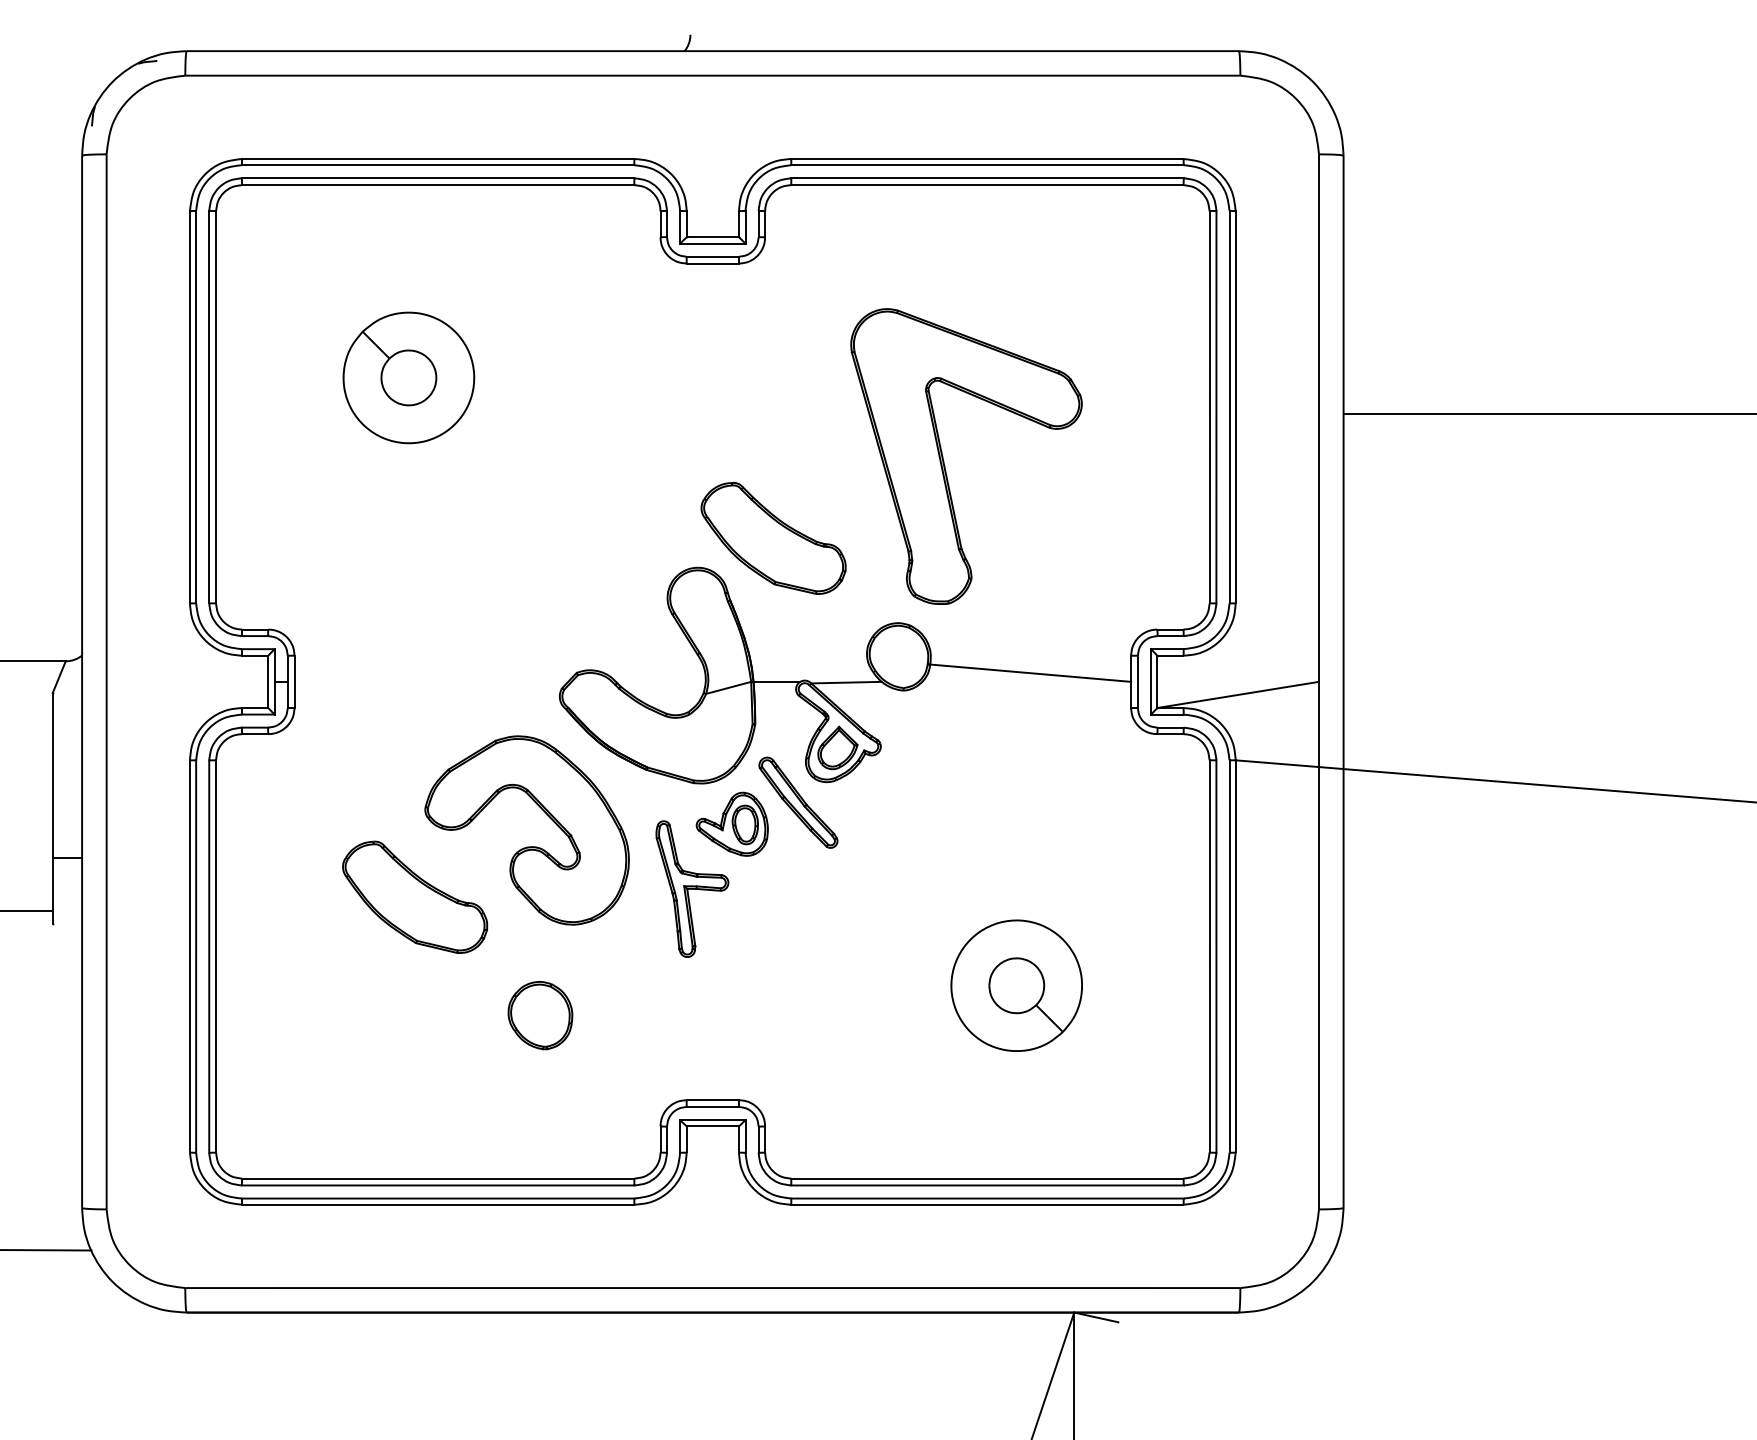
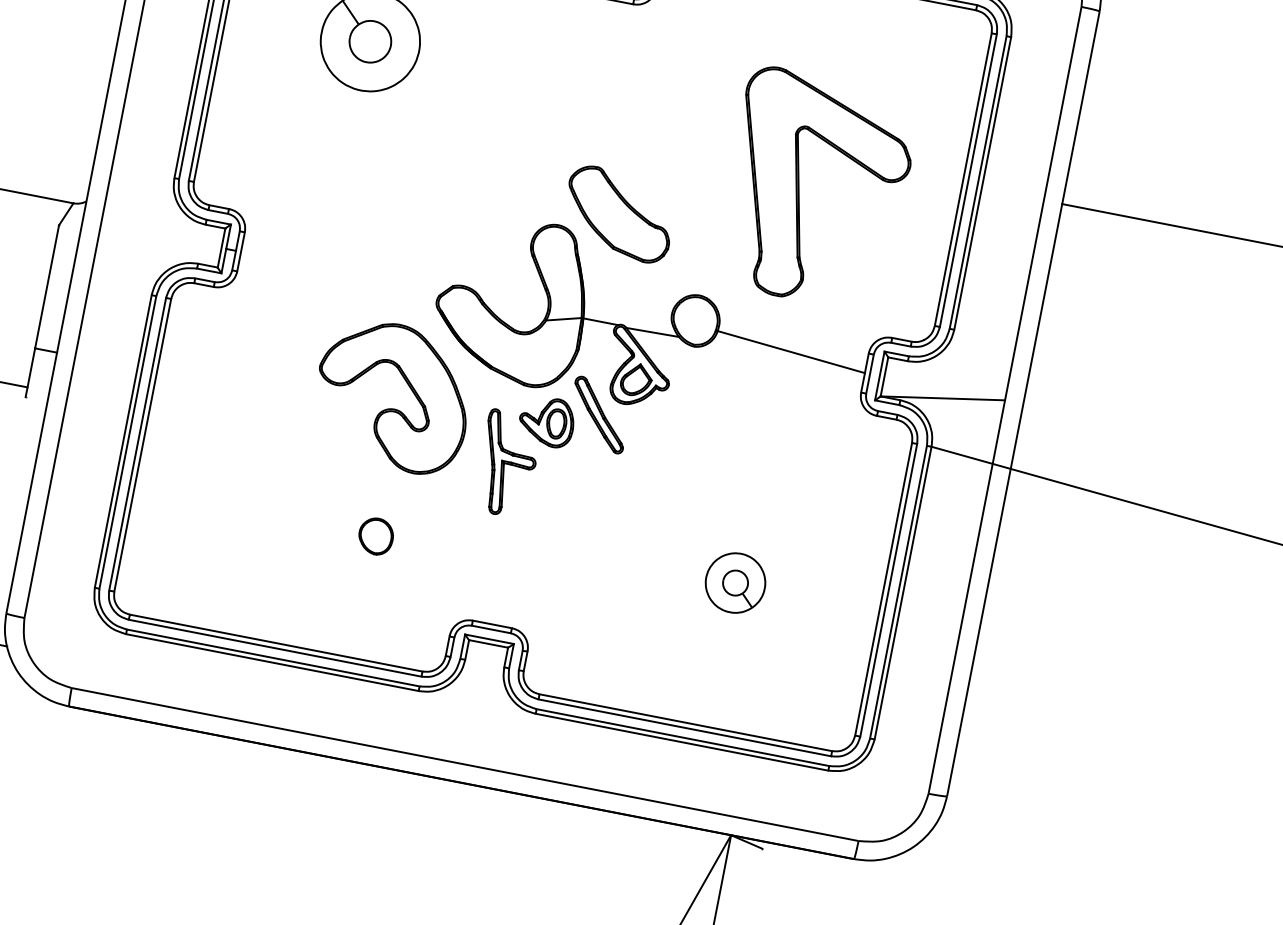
part: (944, 461) -> (799, 189), moved
part: (415, 896) -> (300, 429), removed
part: (1016, 985) -> (735, 582), size x0.6
part: (540, 1015) -> (376, 536), size x0.7

